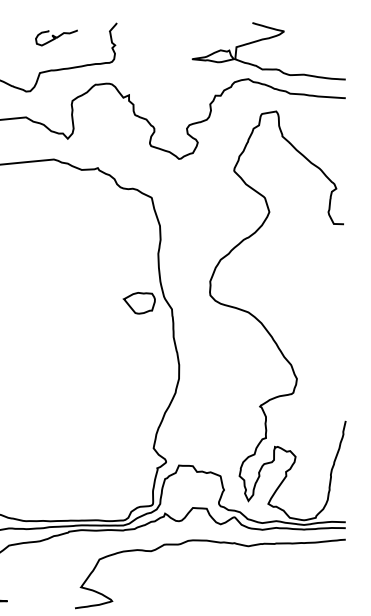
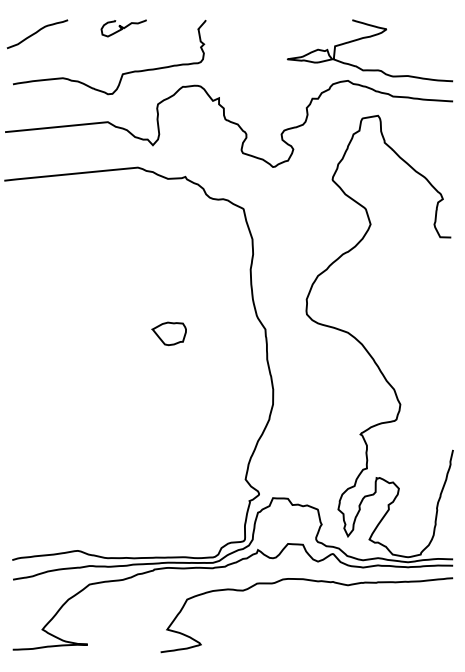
curve: (56, 38) -> (123, 28), moved
part: (138, 302) -> (168, 333), moved

